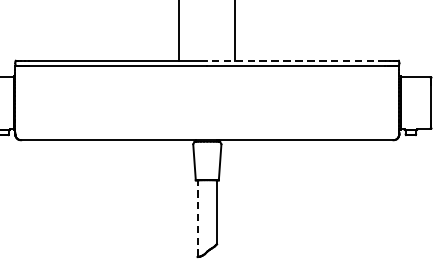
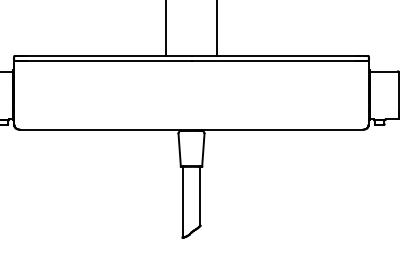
line: (297, 61) -> (274, 56), dashed -> solid
line: (197, 219) -> (182, 202), dashed -> solid

